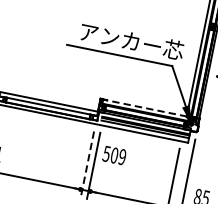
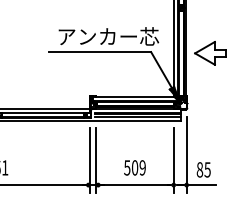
line: (143, 107) -> (132, 96), dashed -> solid
text: (114, 155) -> (134, 167), moved
line: (87, 164) -> (90, 160), dashed -> solid

